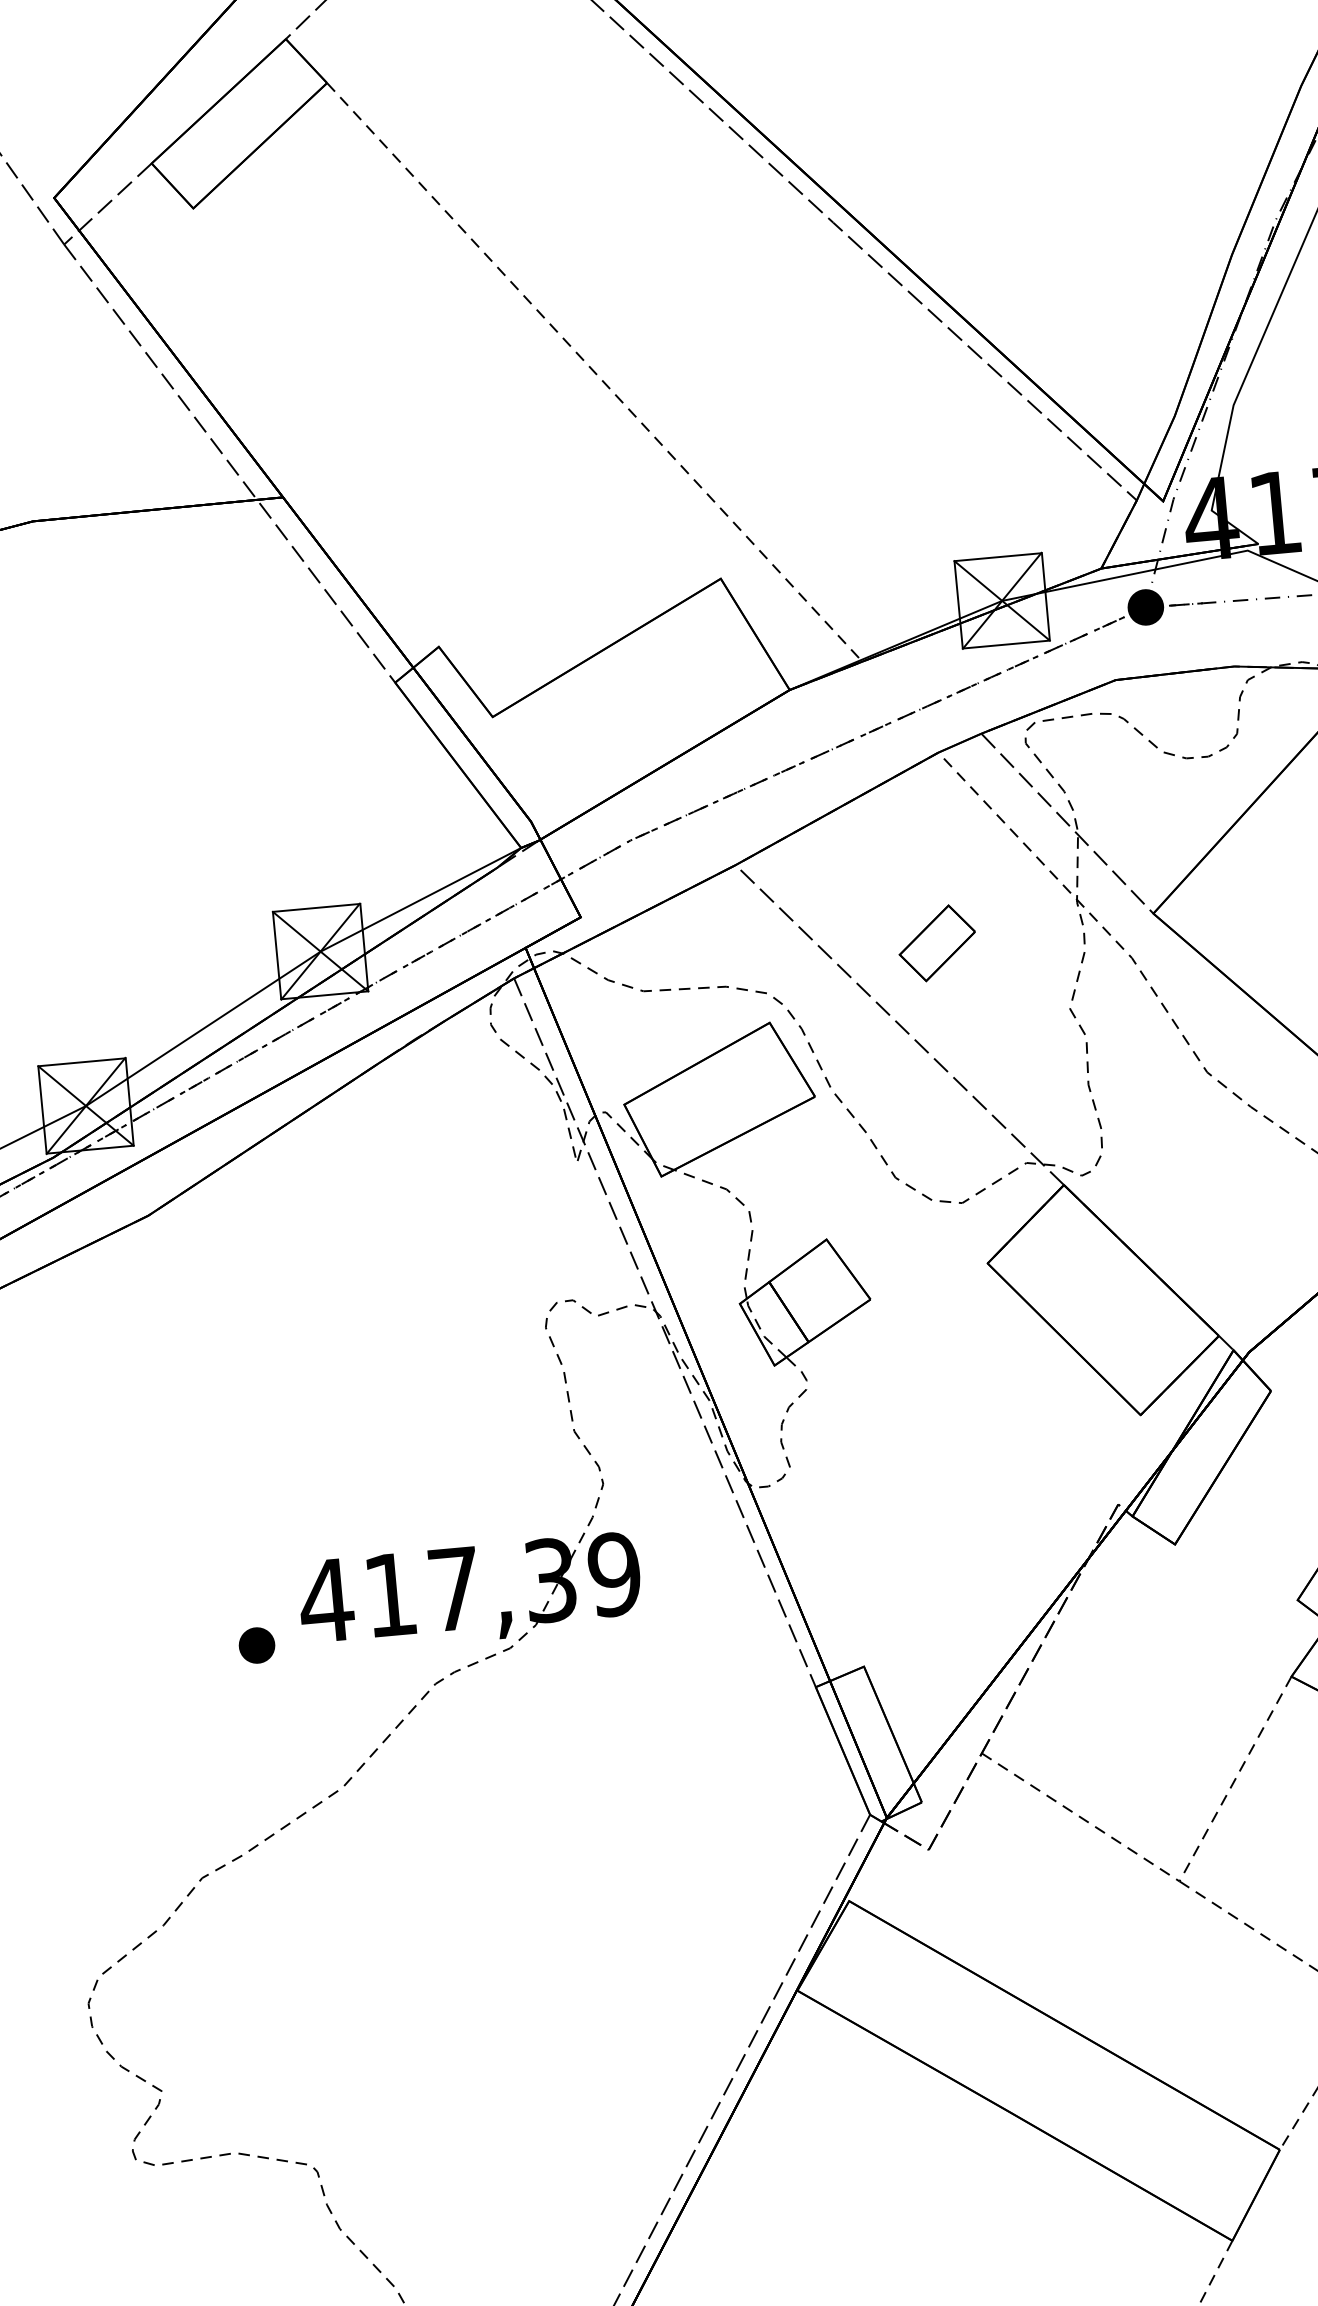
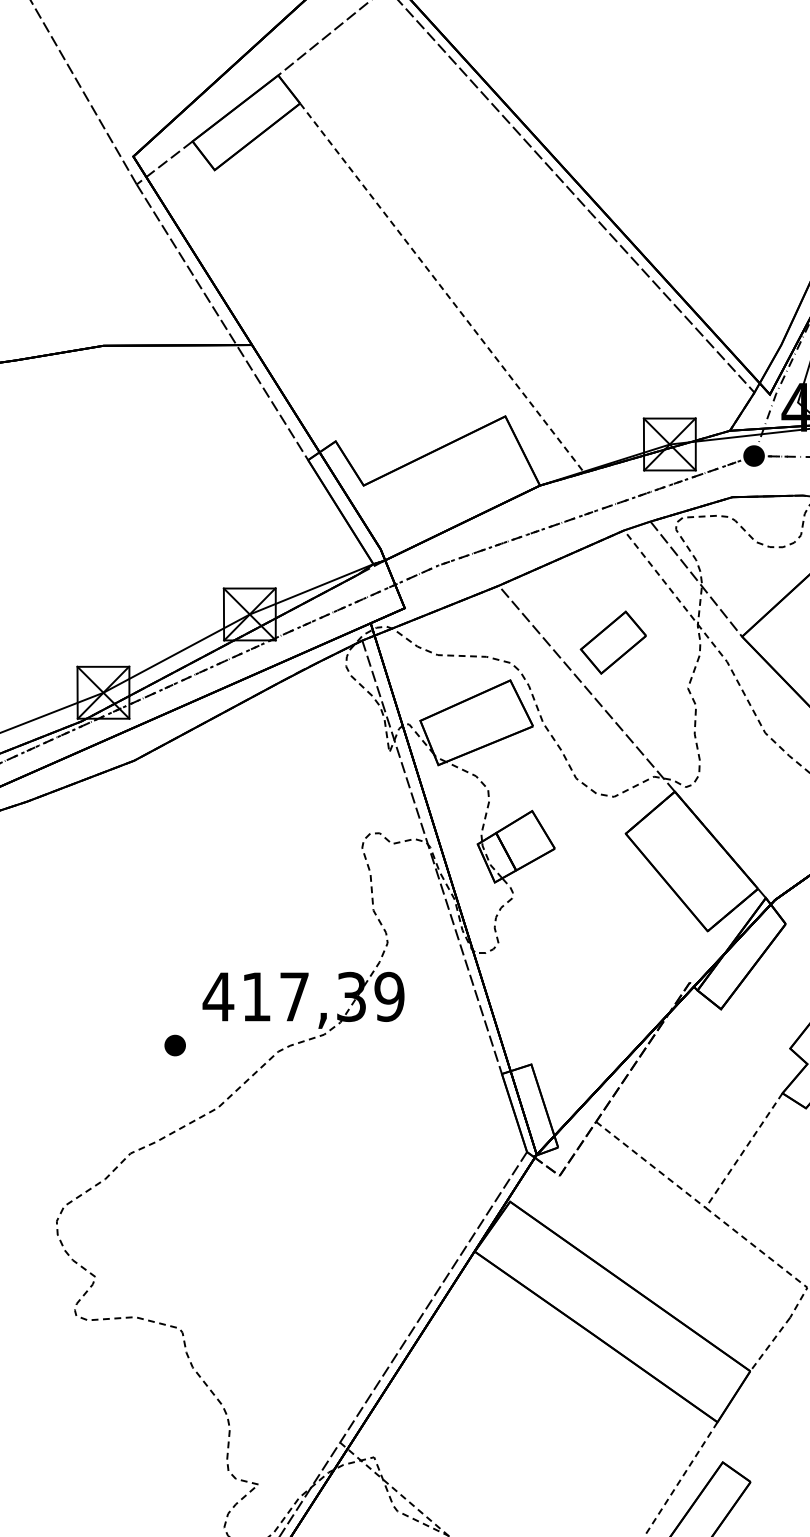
part: (935, 943) -> (612, 642), size x1.43
part: (255, 1645) -> (174, 1045), moved

